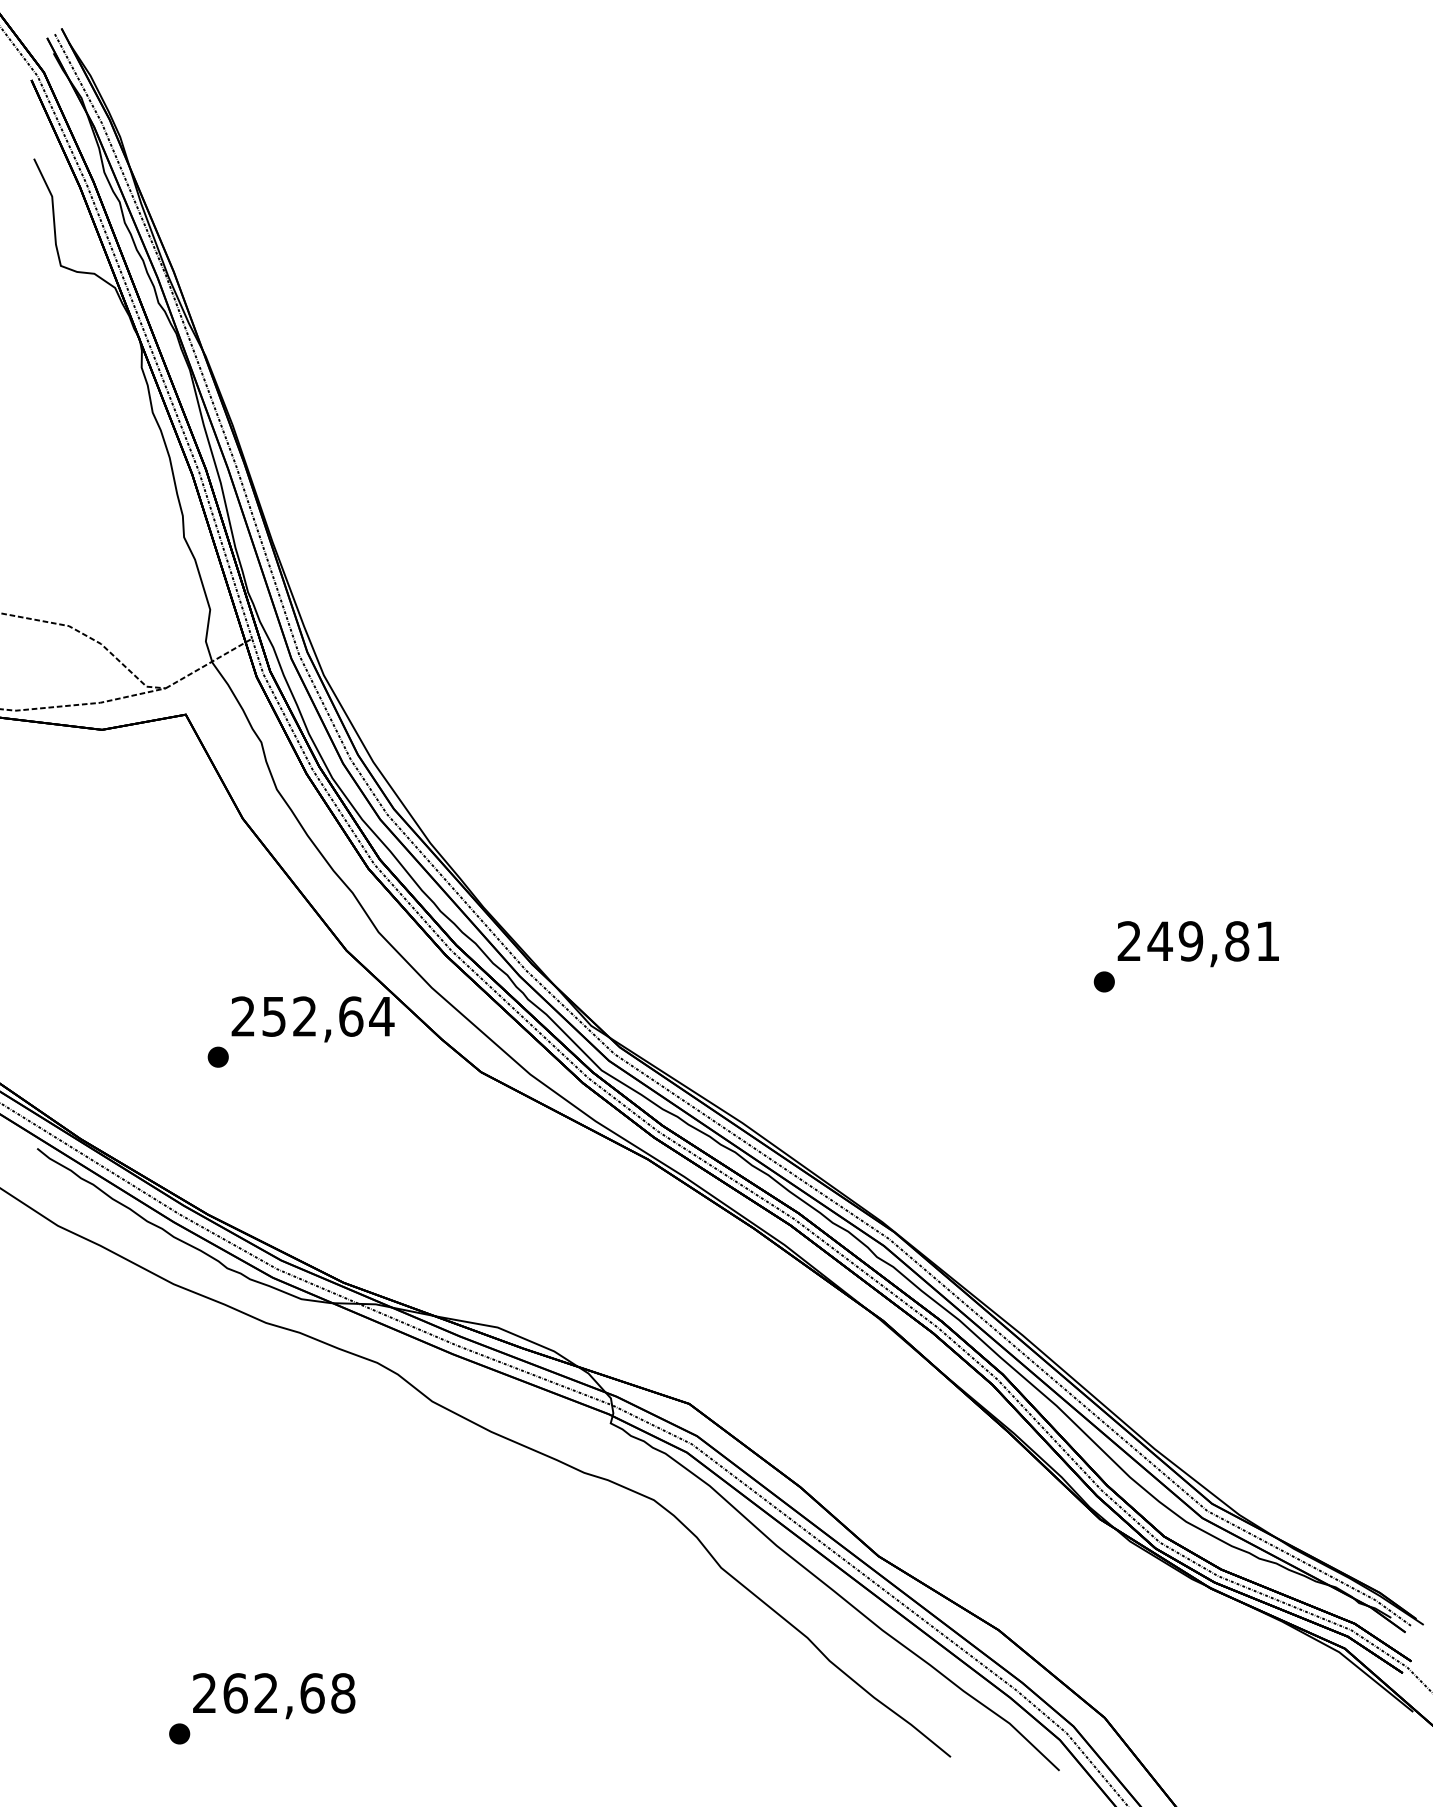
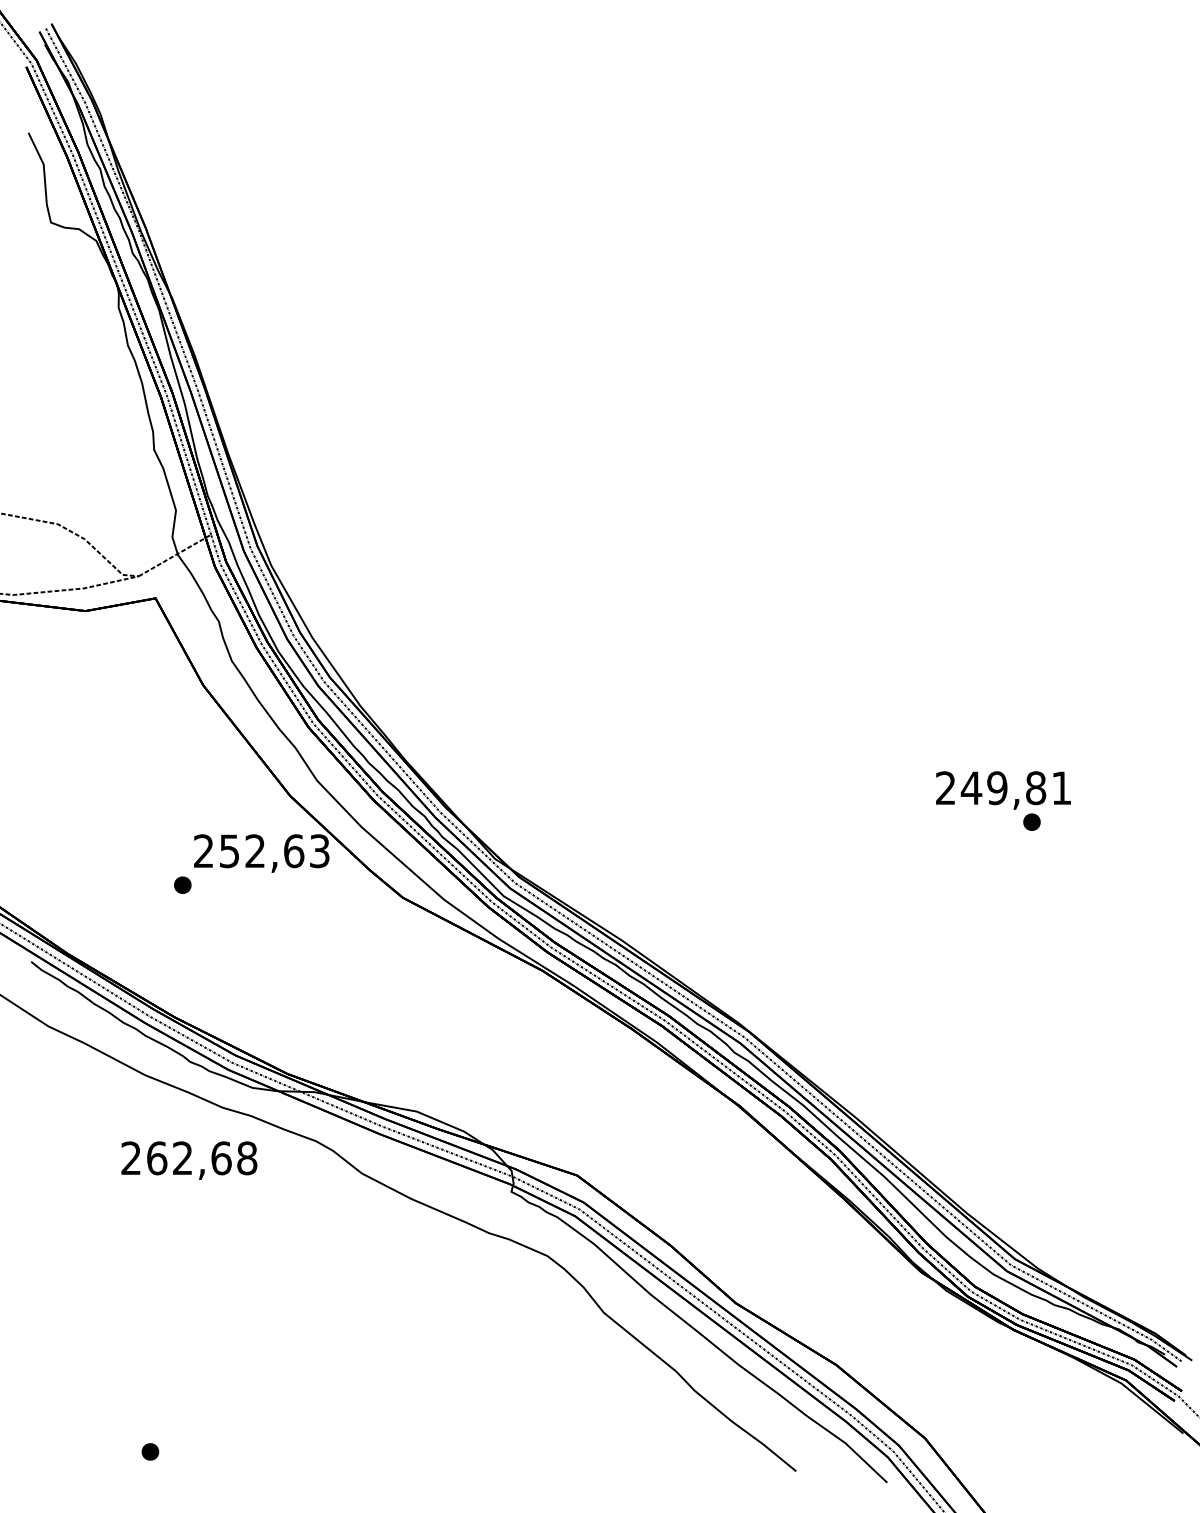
part: (1103, 981) -> (1031, 821), moved
text: (381, 1016) -> (319, 851), 252,64 -> 252,63
text: (274, 1696) -> (189, 1160), moved

